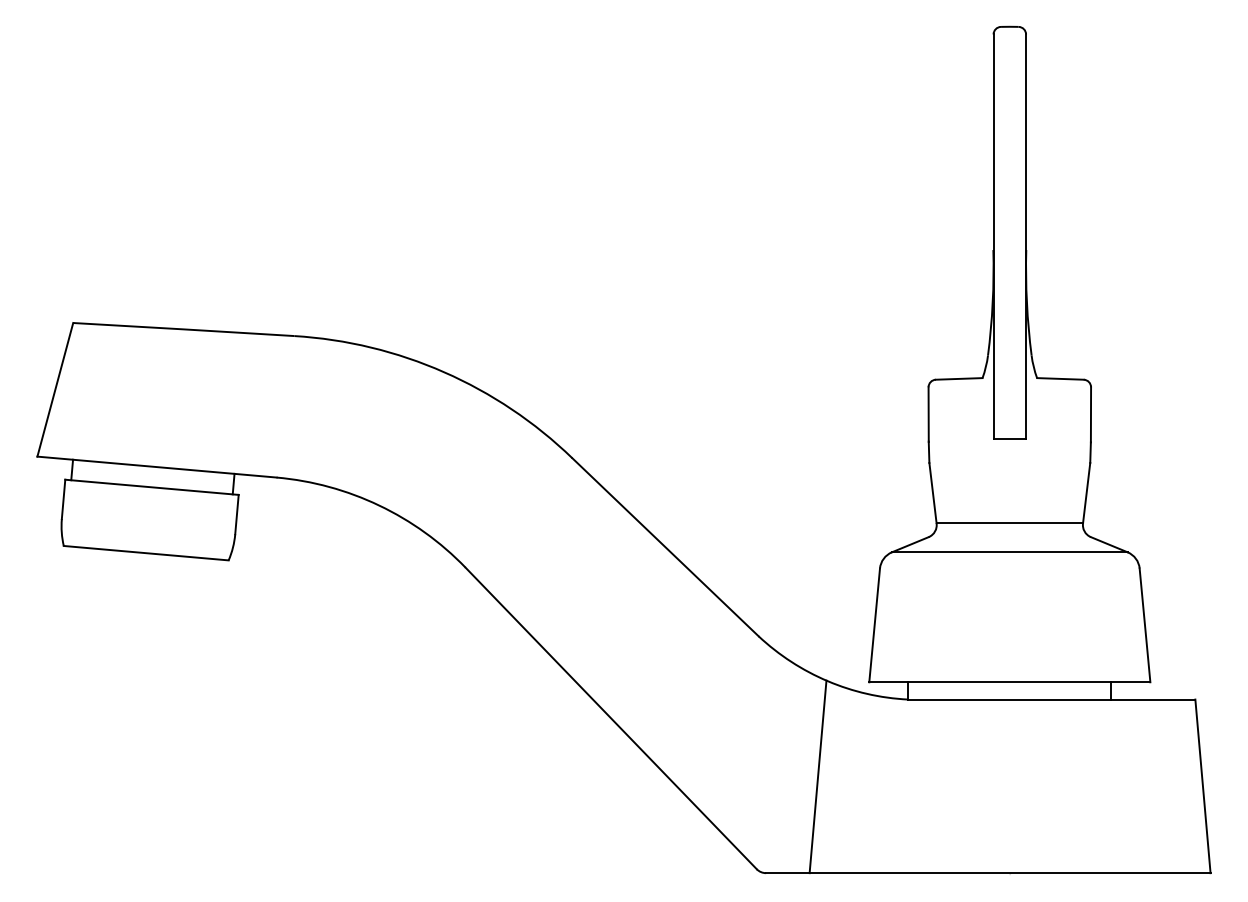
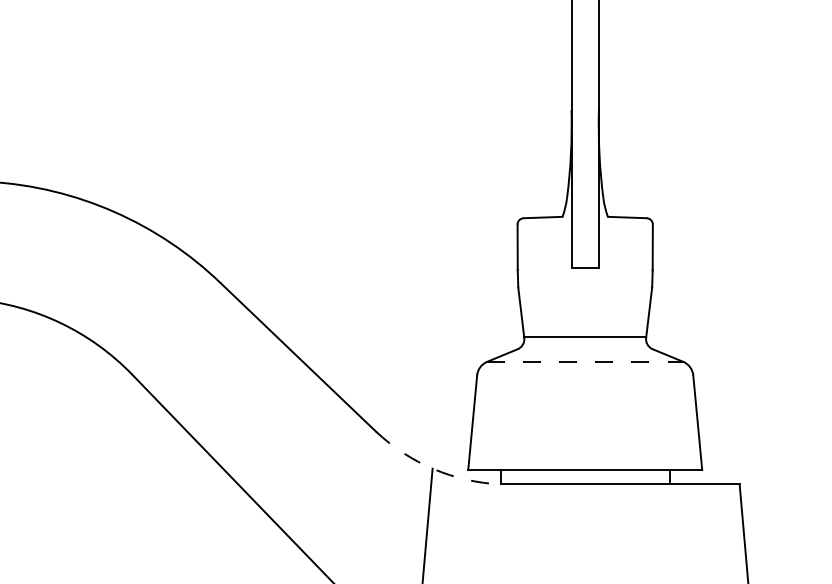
line: (1009, 552) -> (584, 362), solid -> dashed
arc: (827, 681) -> (433, 469), solid -> dashed

